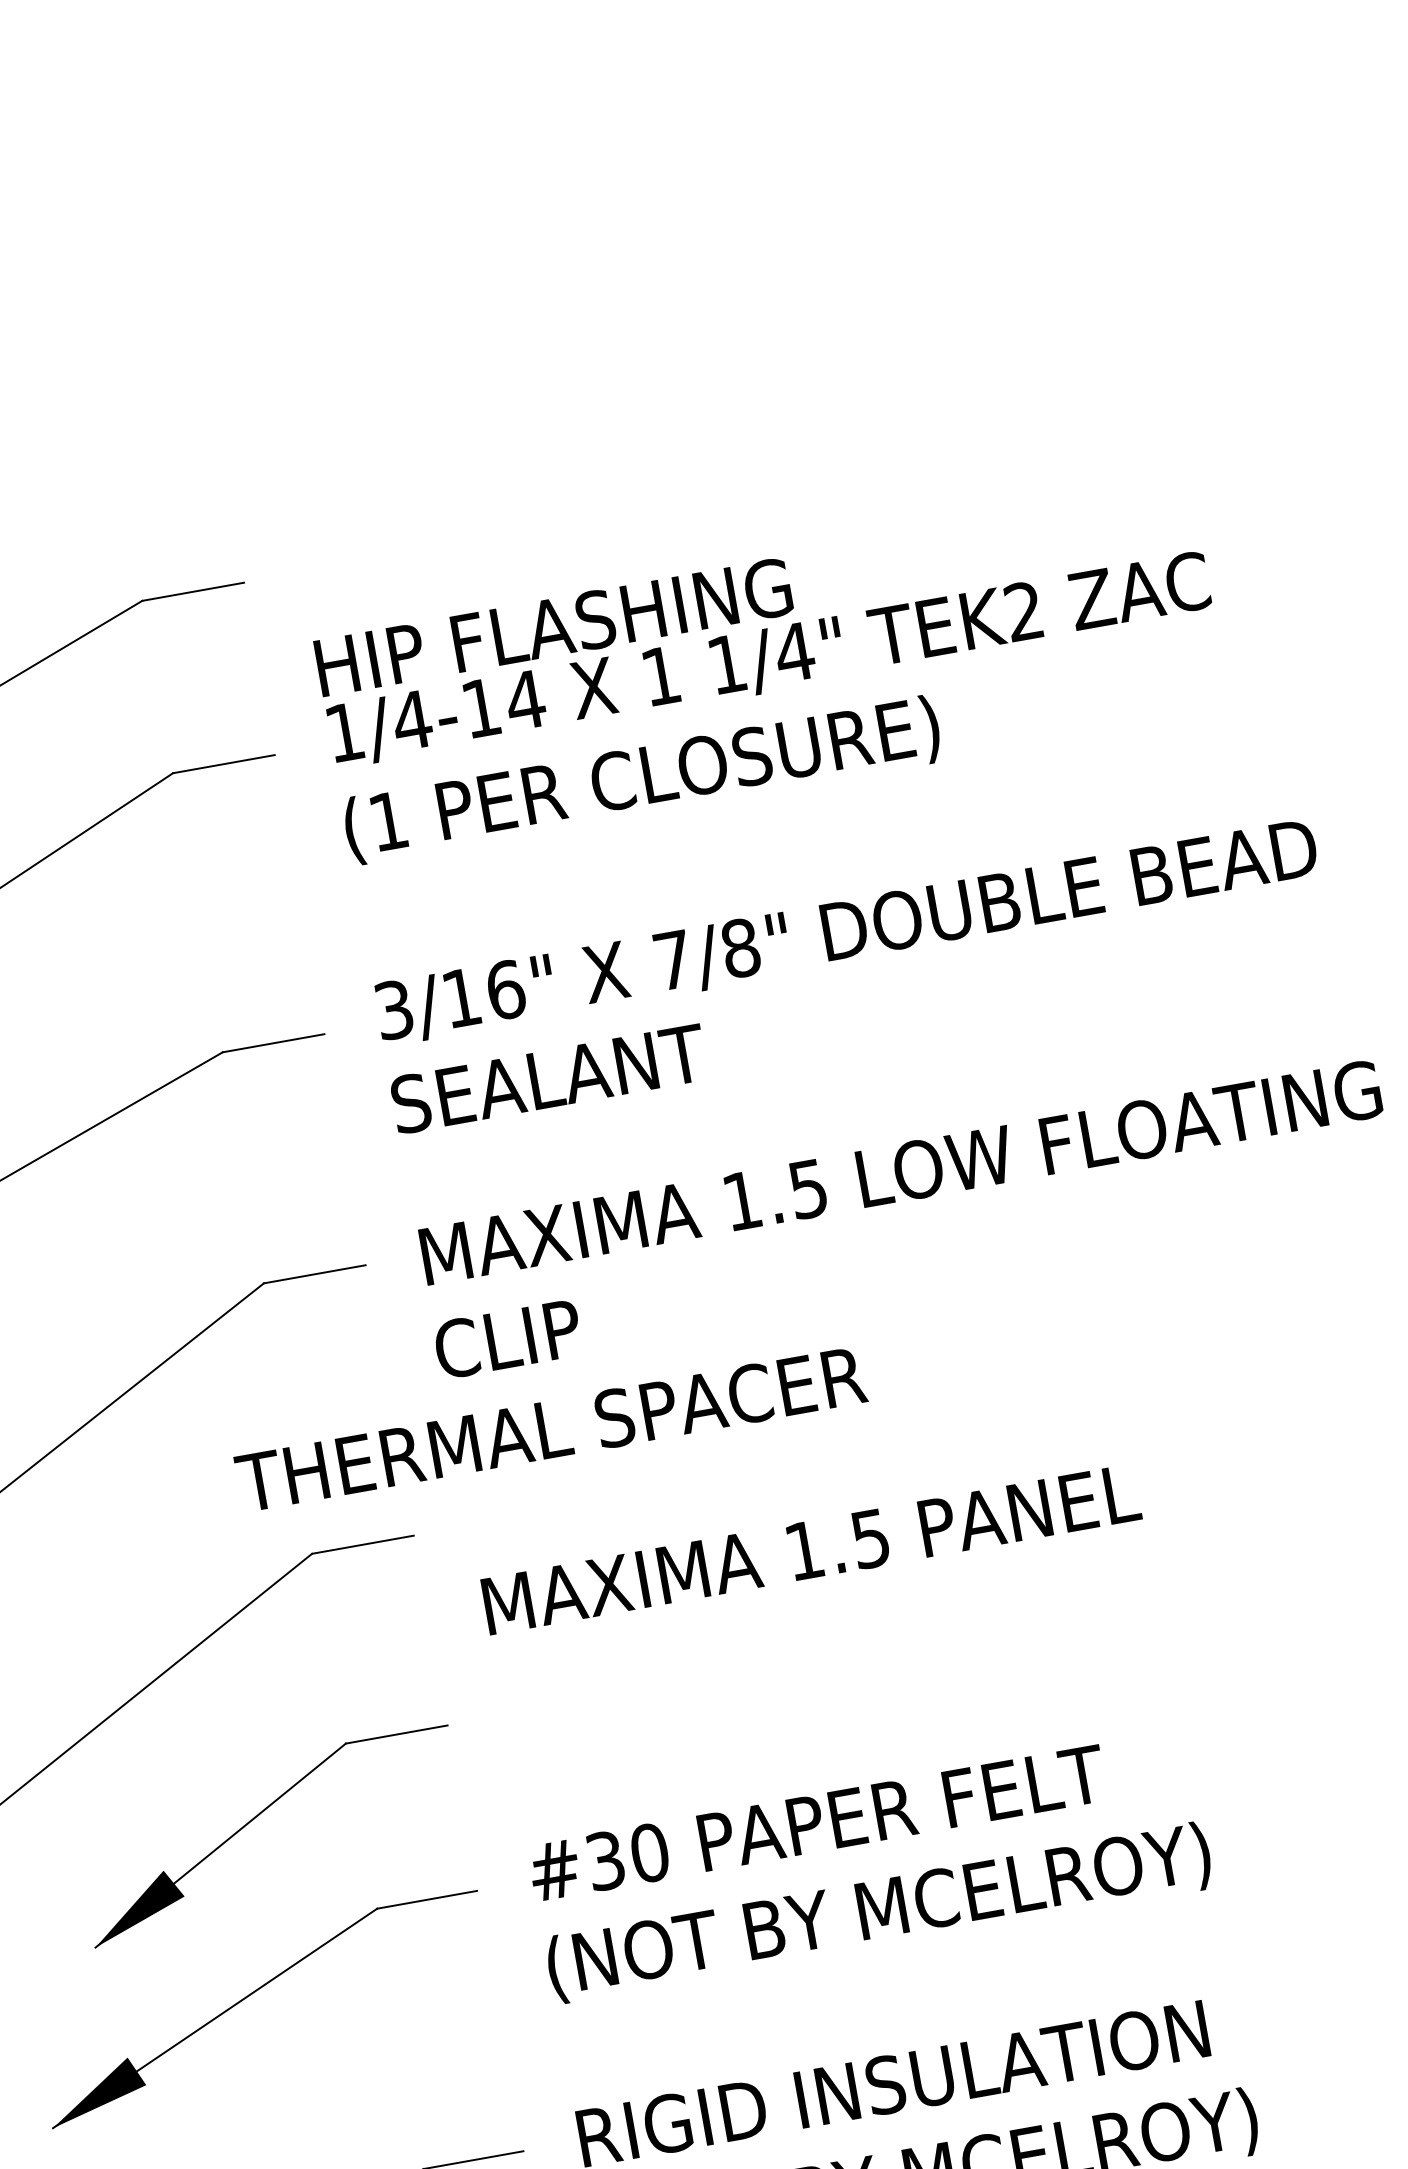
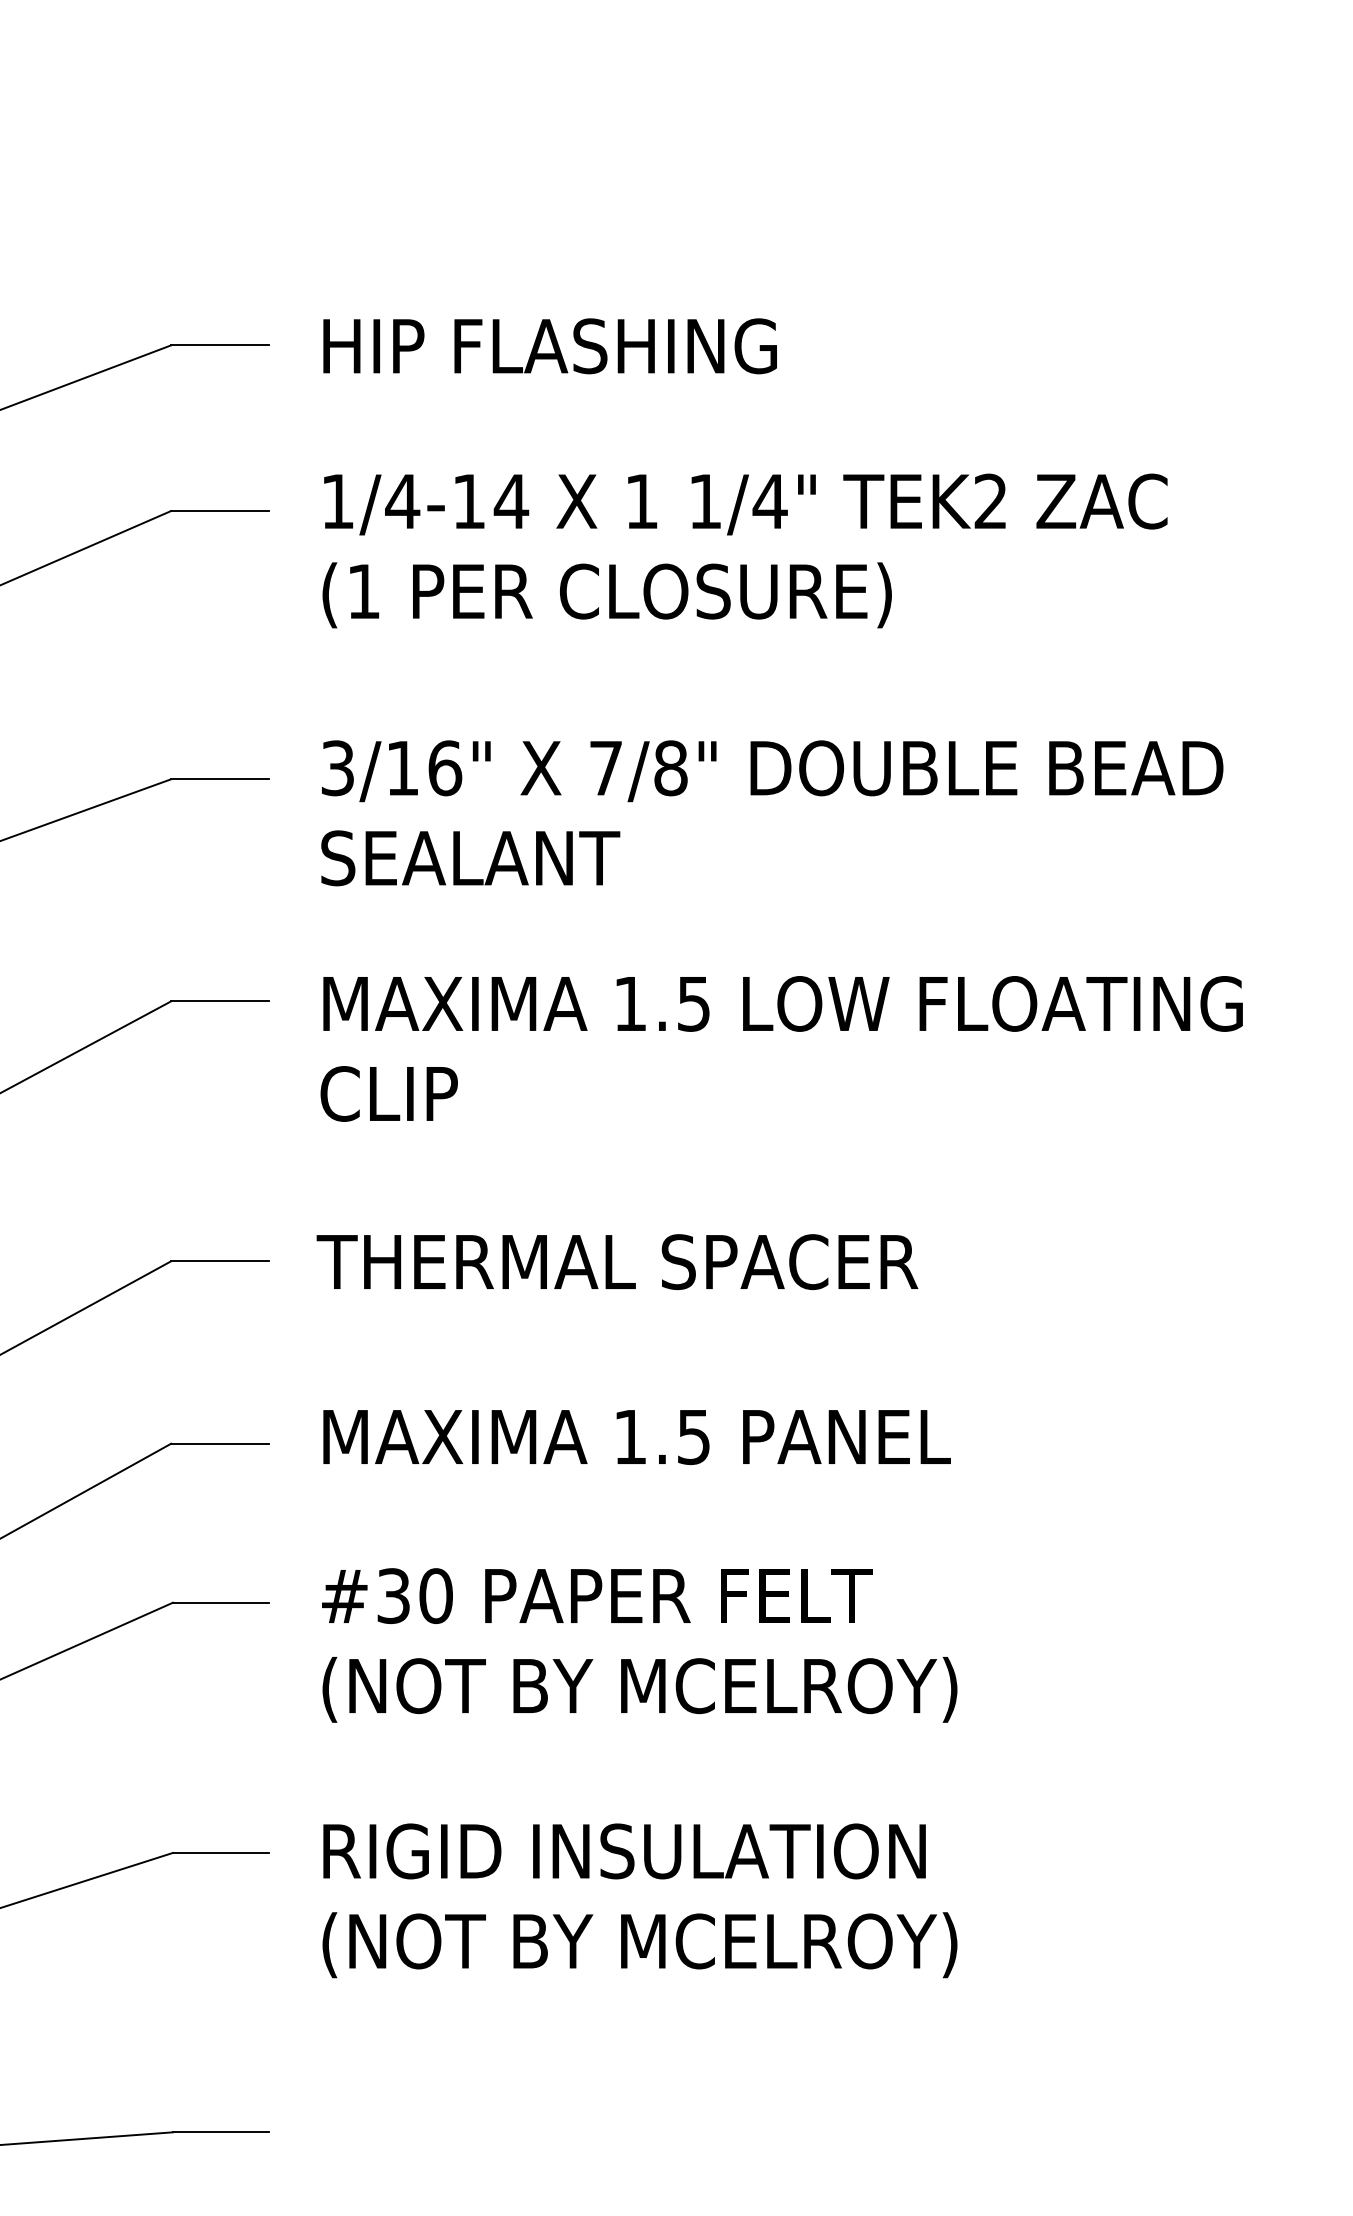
text: (553, 627) -> (549, 346), moved
text: (551, 1429) -> (617, 1262), moved
text: (810, 1549) -> (636, 1437), moved

